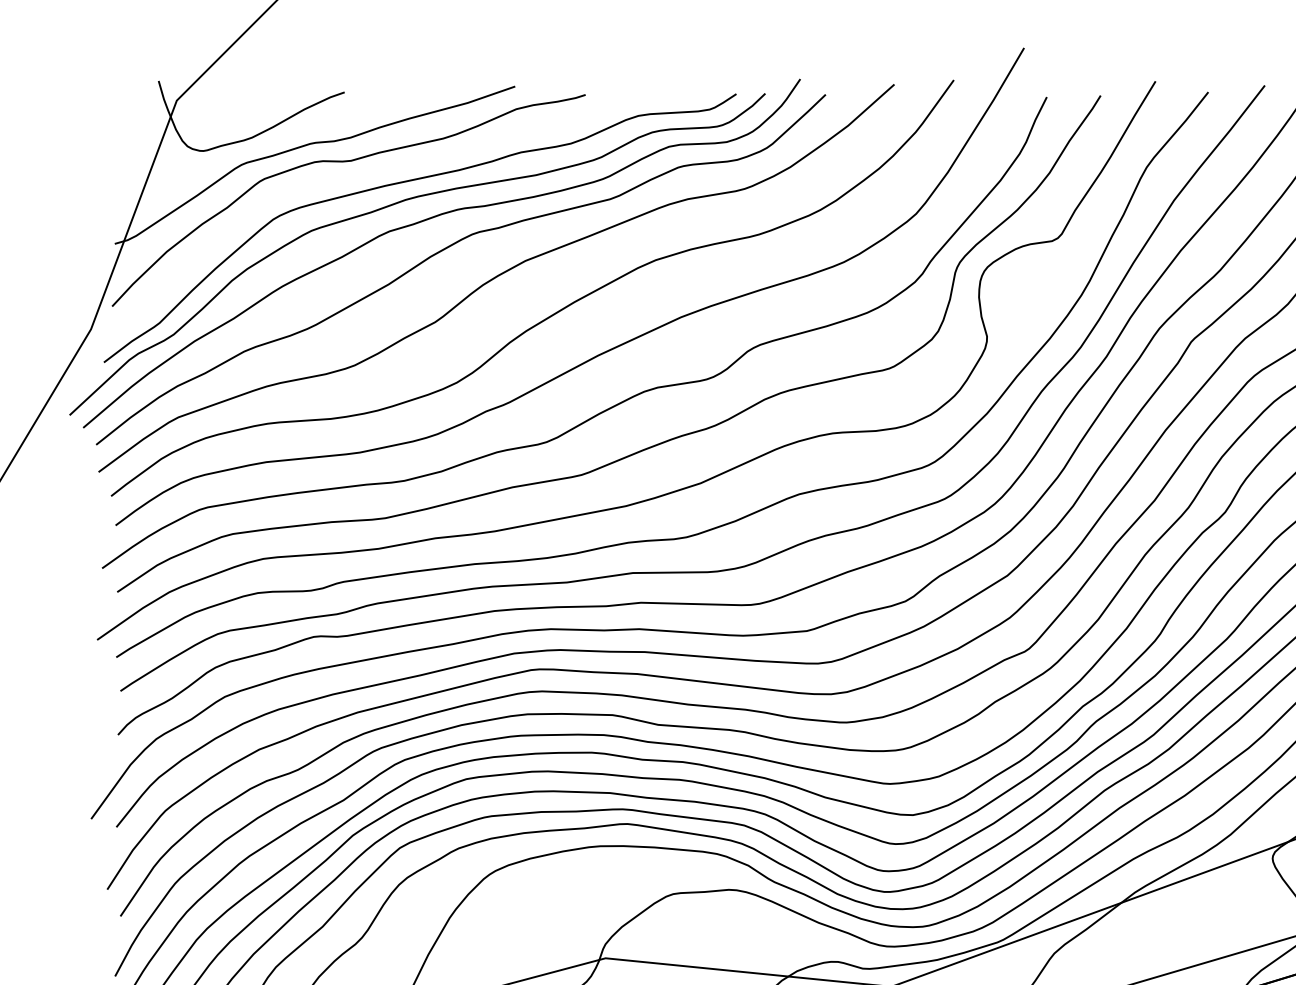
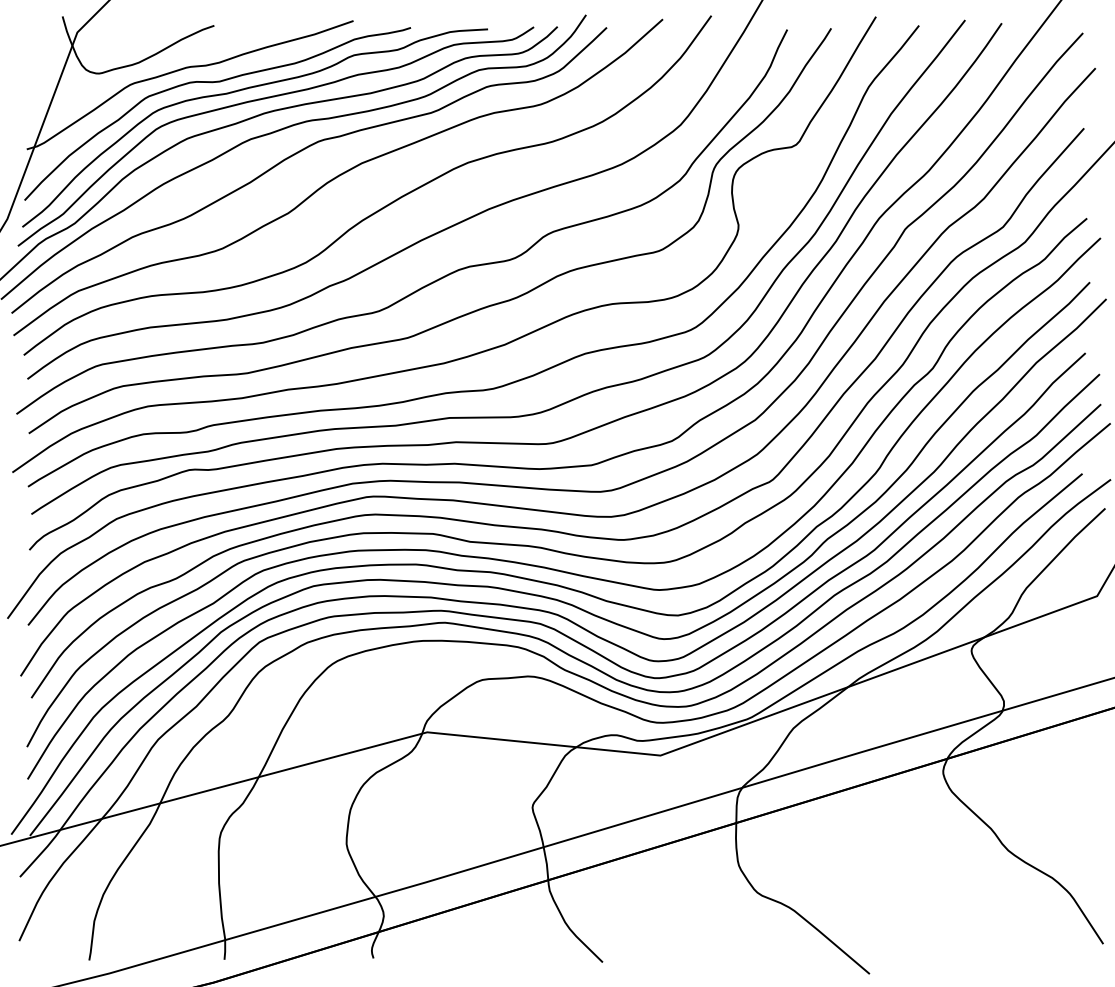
curve: (380, 171) -> (243, 90), added

